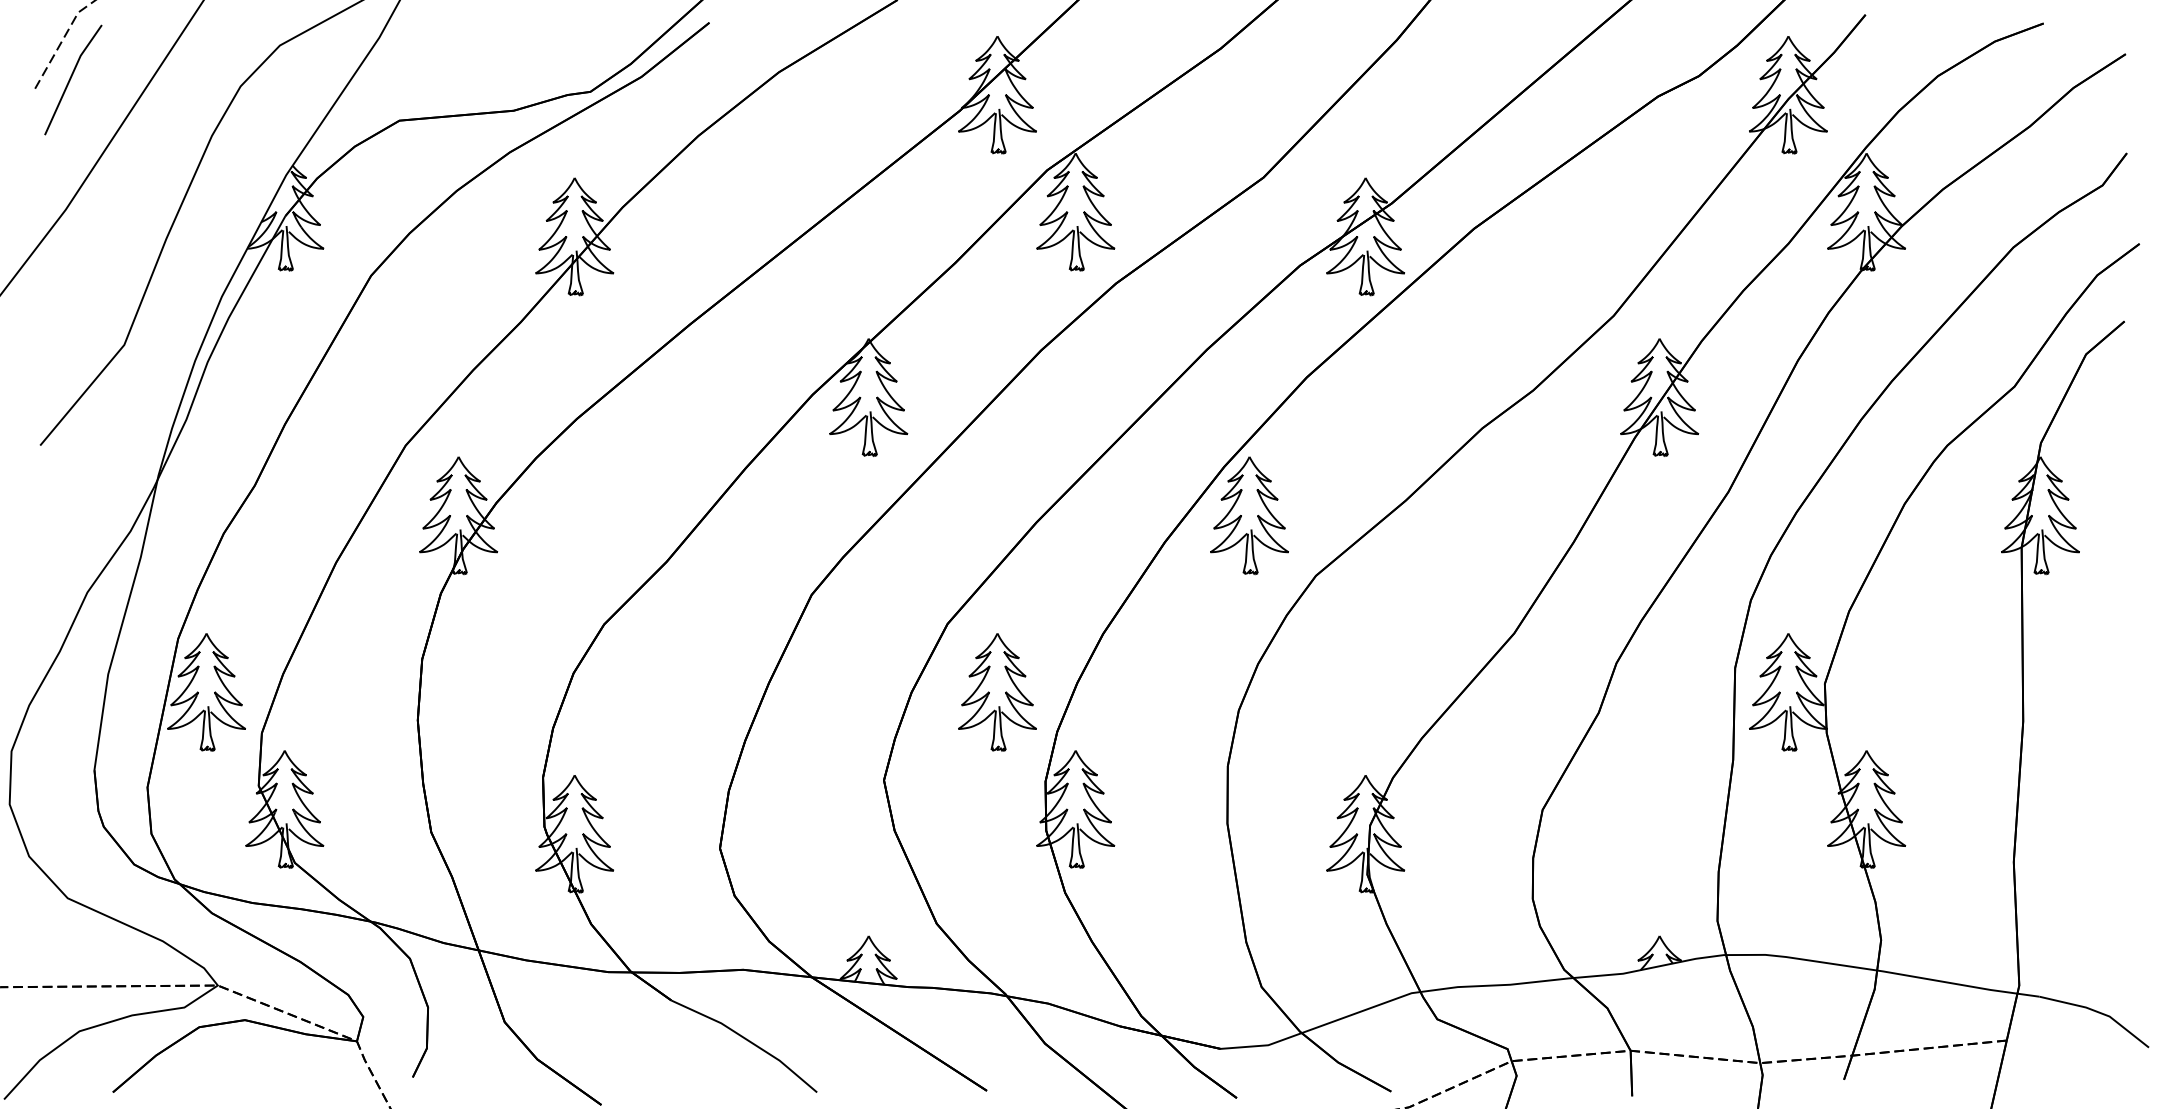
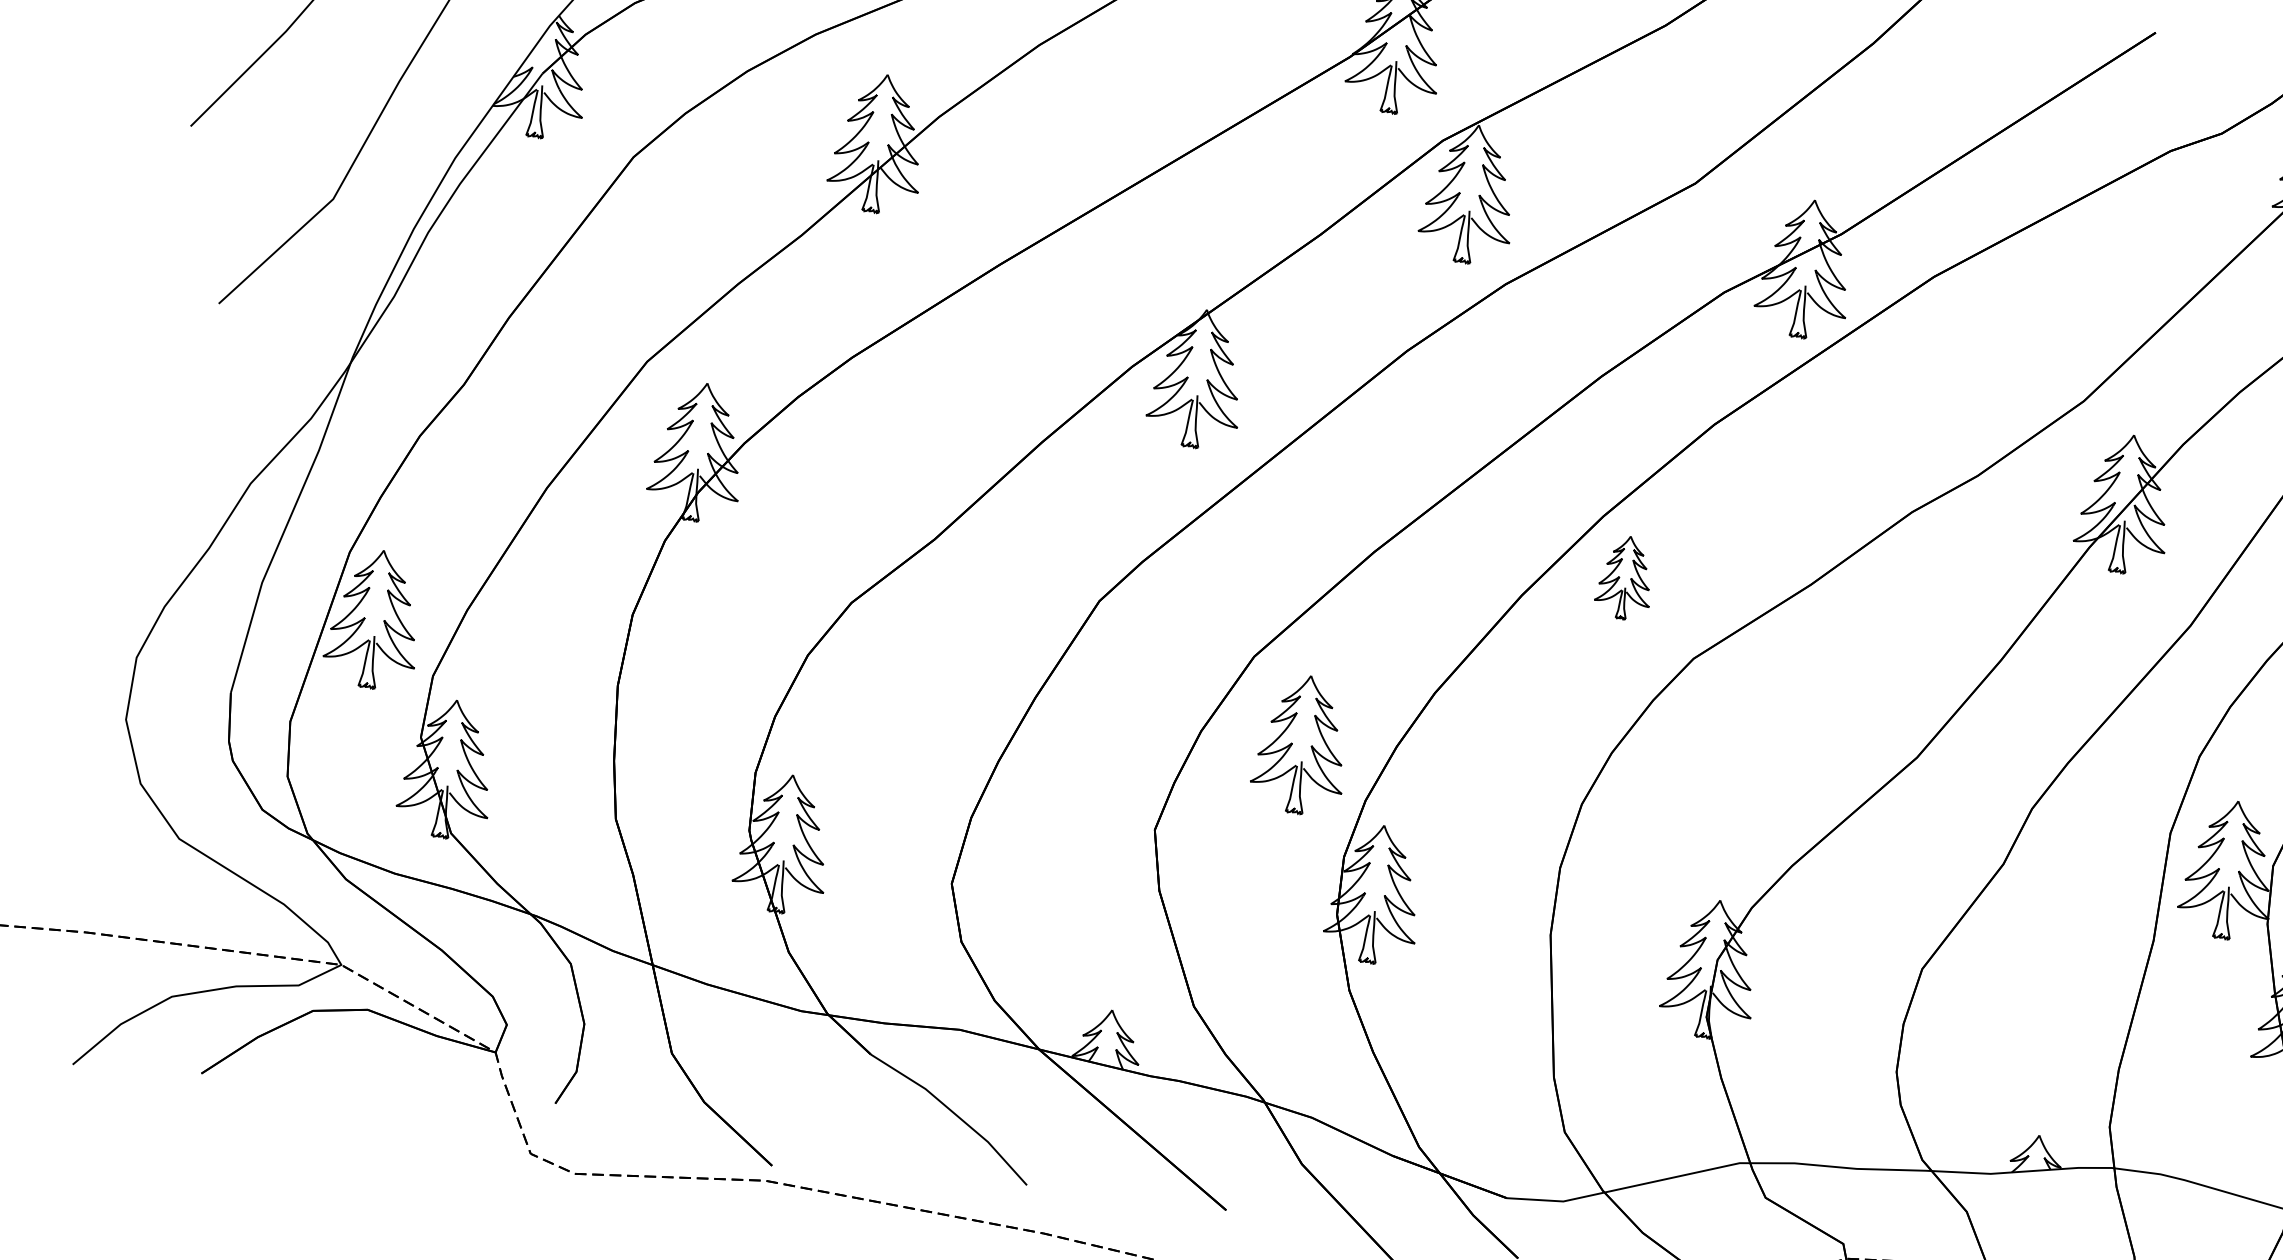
part: (1249, 515) -> (1625, 577), size x0.6

